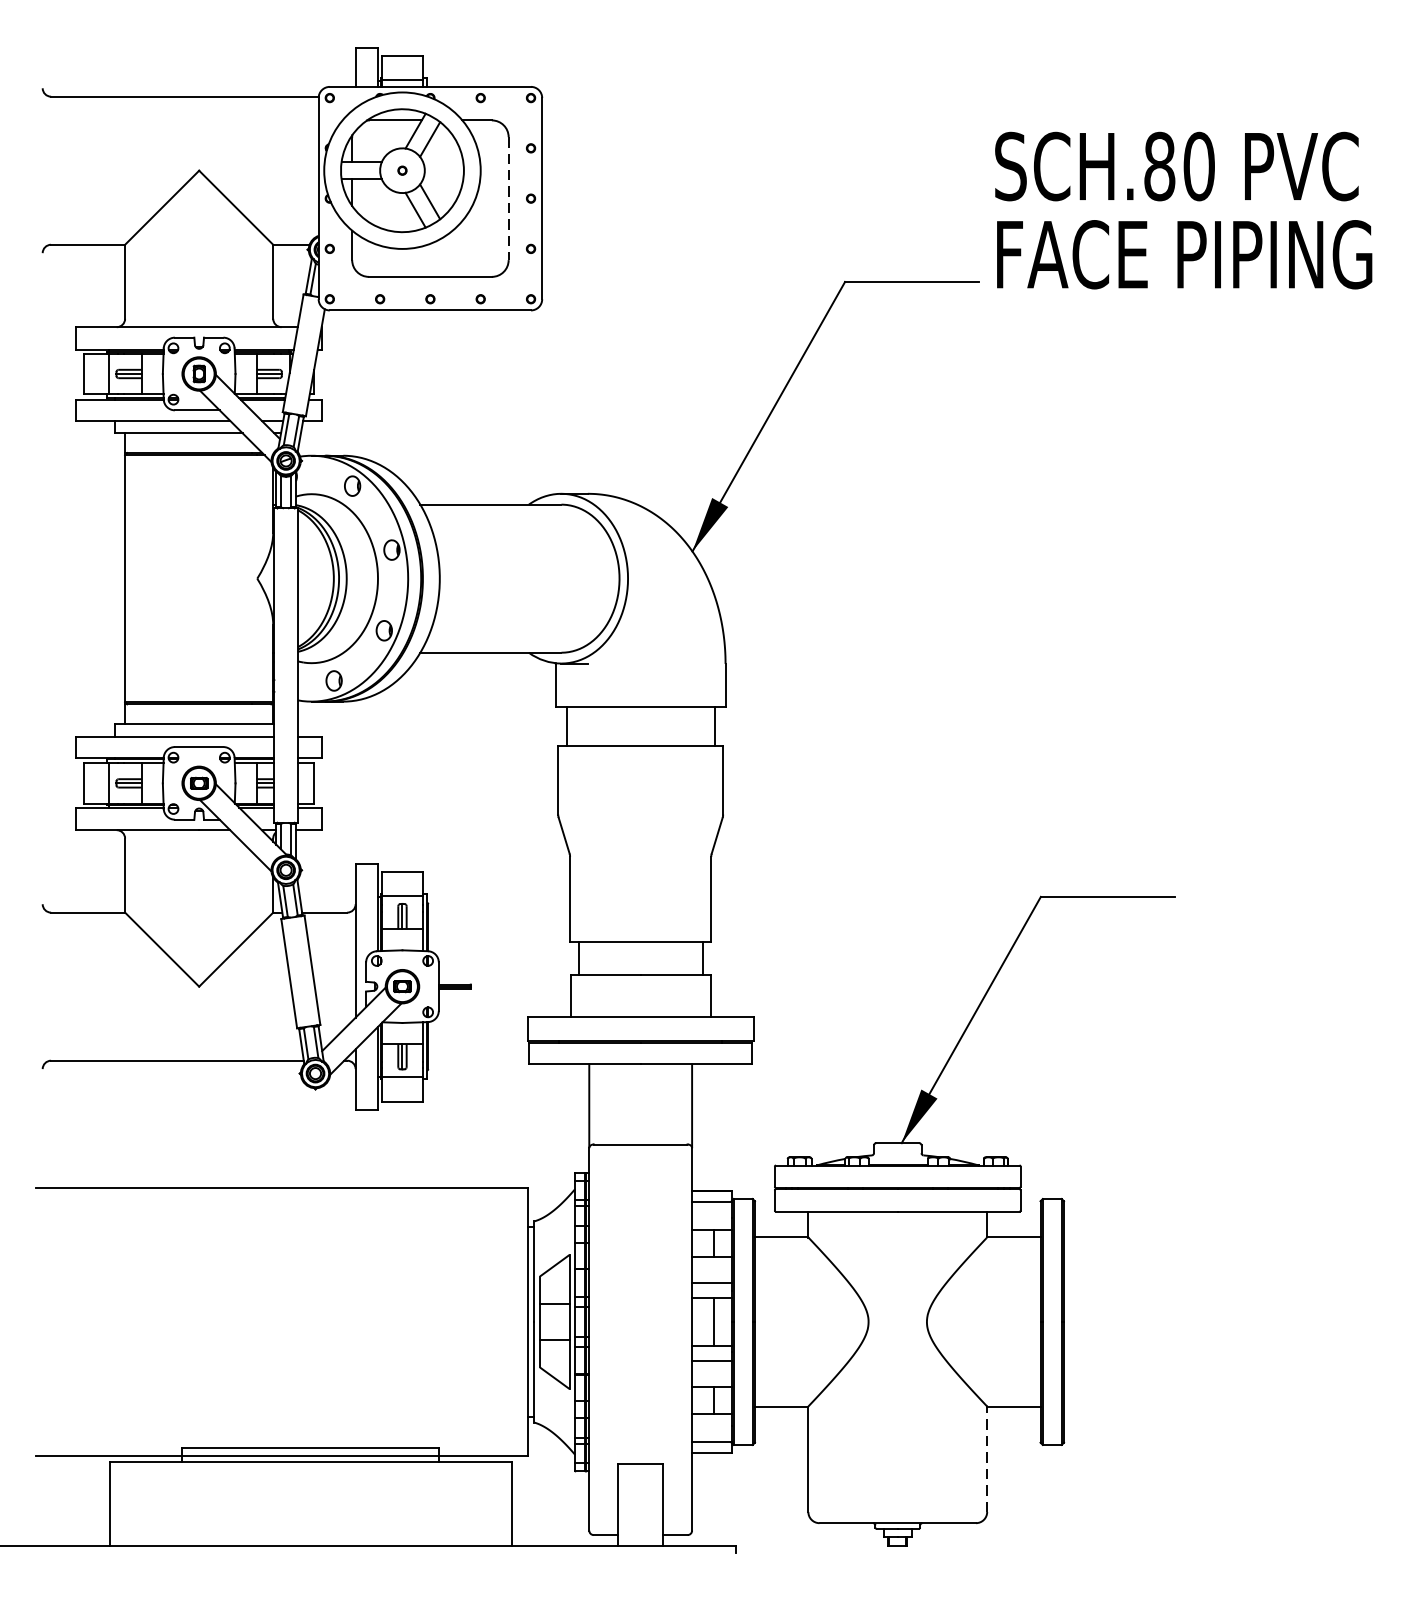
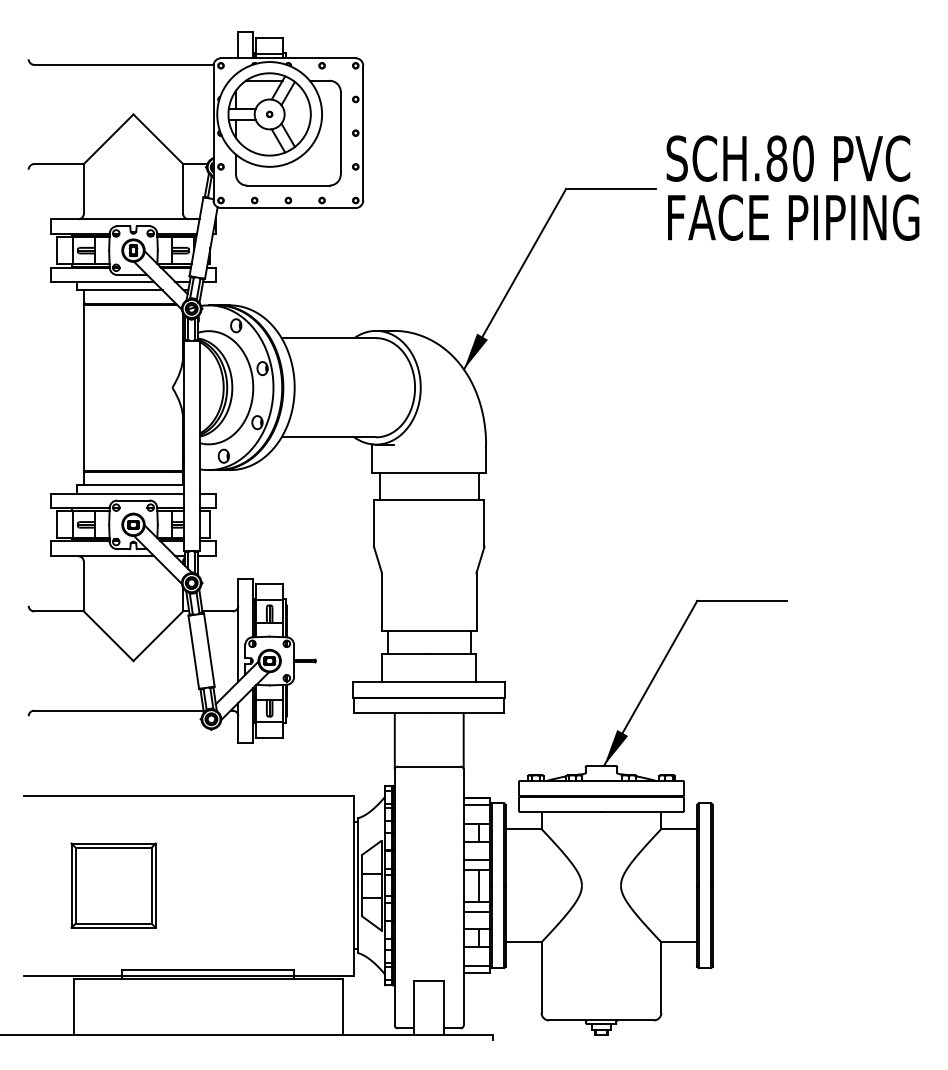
line: (508, 199) -> (340, 133), dashed -> solid
text: (1182, 209) -> (792, 187), moved
part: (169, 1321) -> (113, 885), added
line: (987, 1459) -> (661, 977), dashed -> solid

